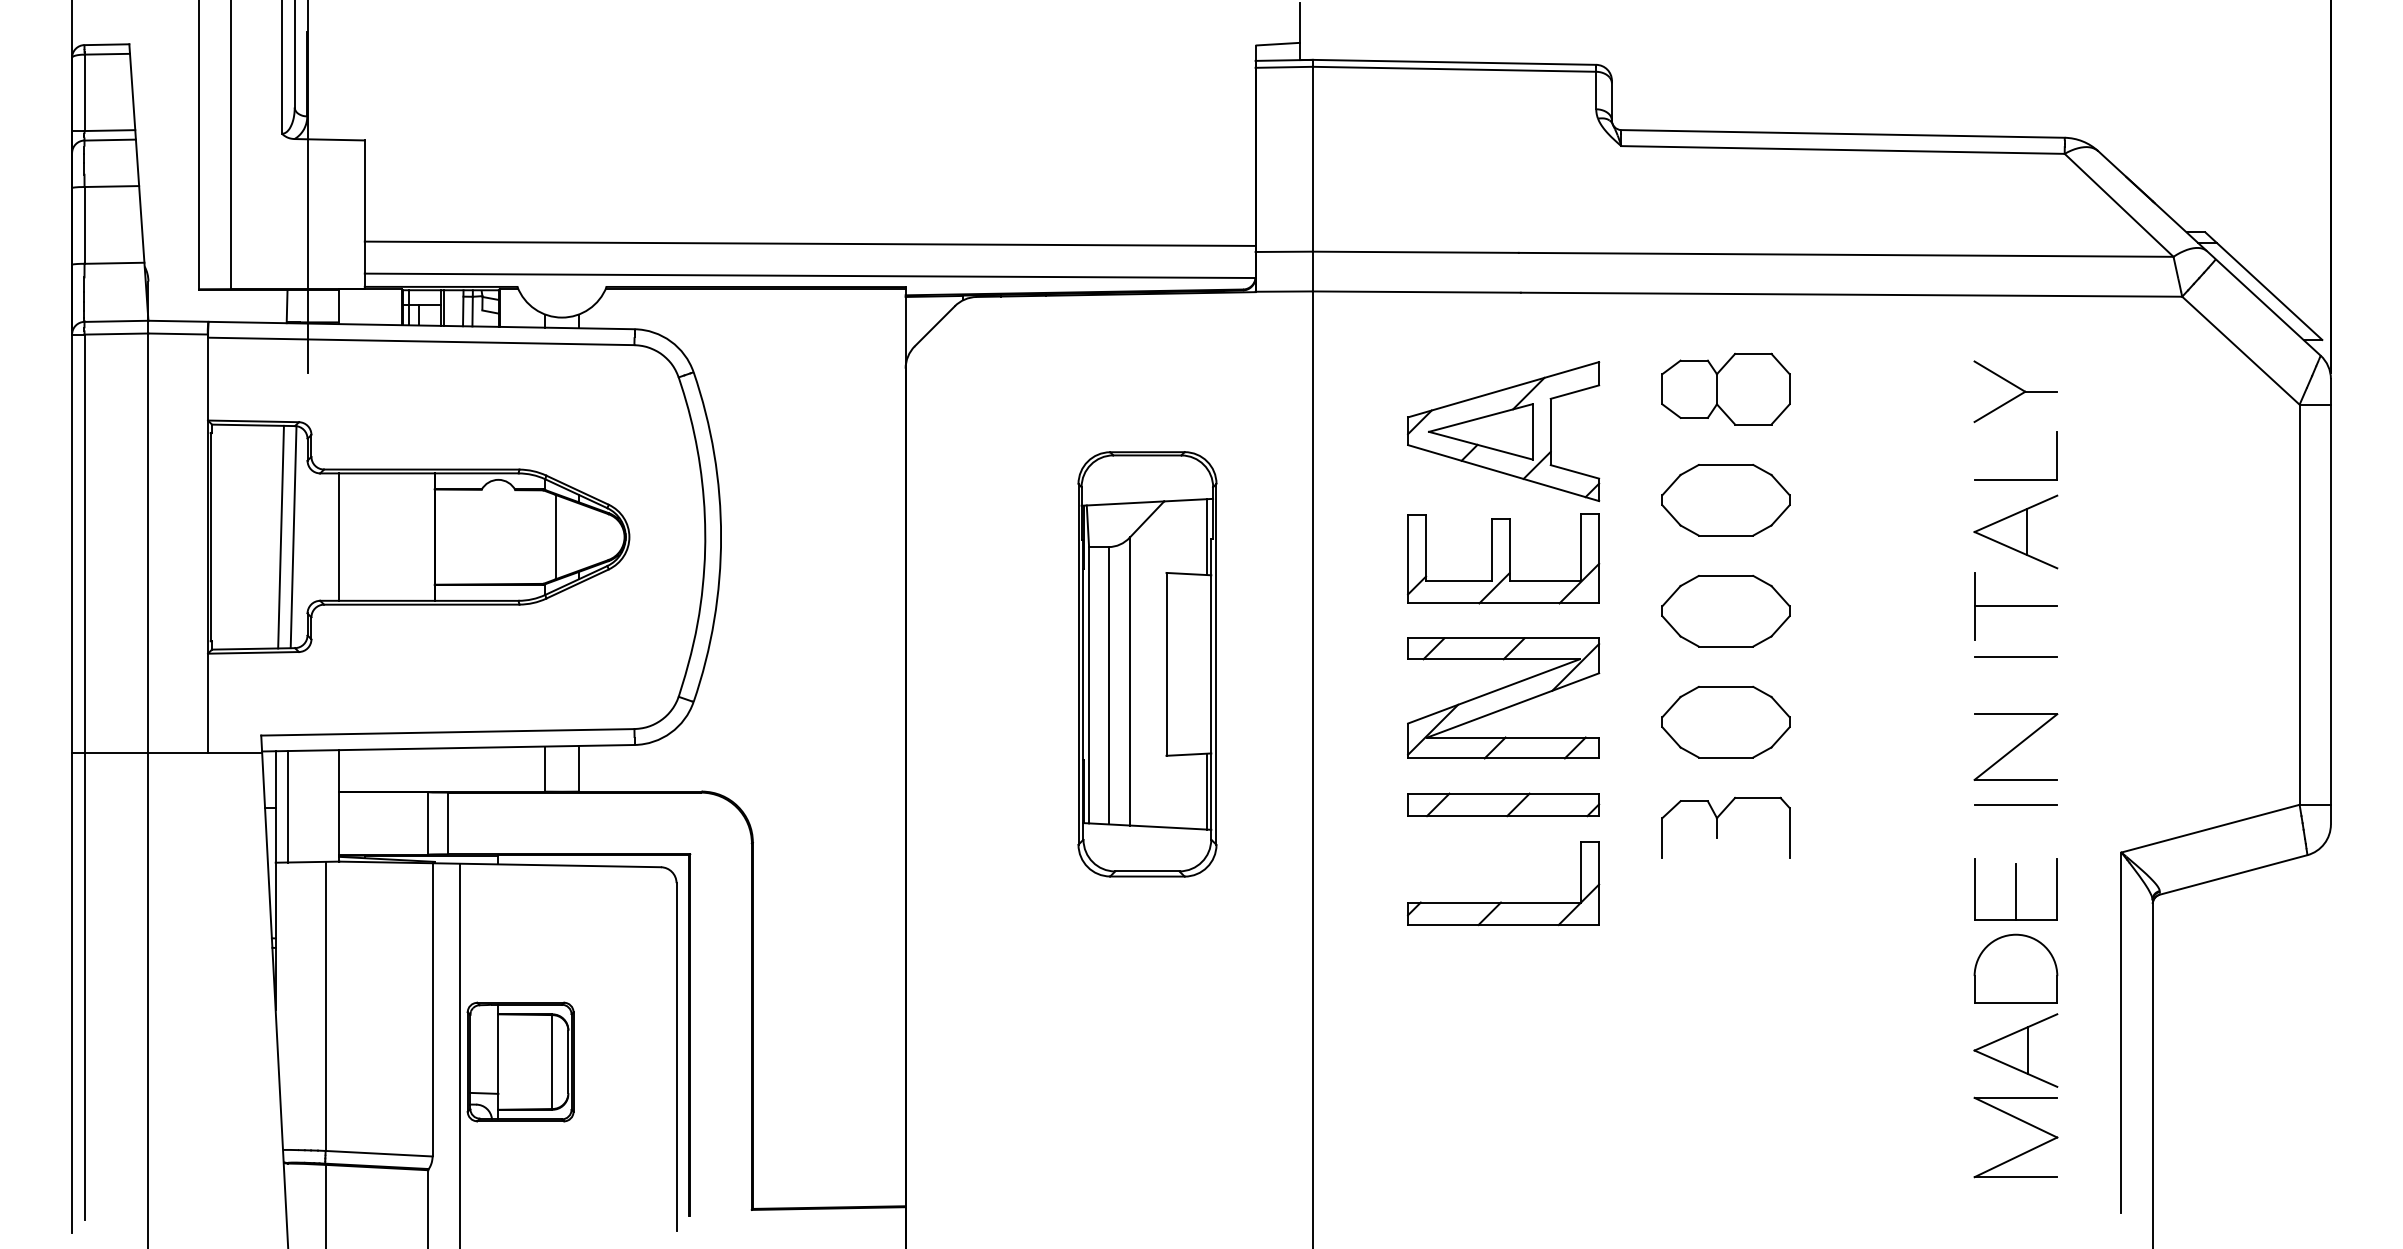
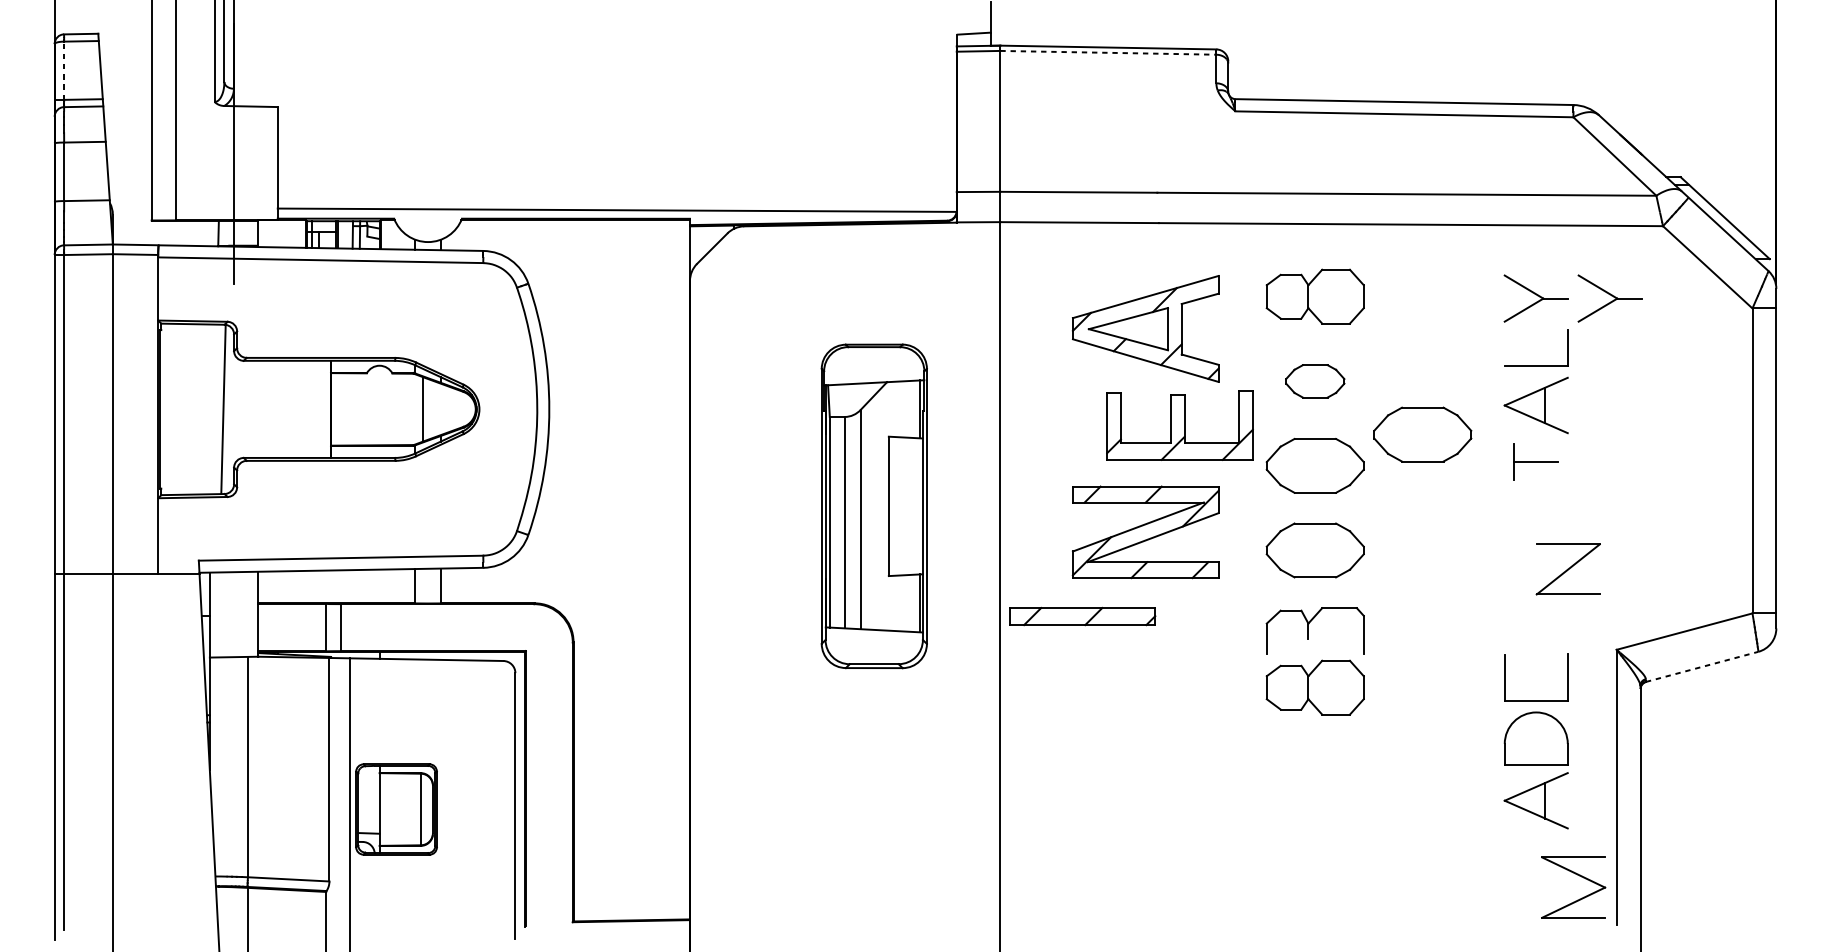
line: (1454, 69) -> (1108, 52), solid -> dashed
line: (84, 92) -> (64, 70), solid -> dashed
line: (809, 243) -> (616, 185), removed
part: (2112, 391) -> (1609, 298), added
part: (1725, 500) -> (1314, 381), size x0.6
line: (280, 536) -> (213, 408), removed
line: (339, 536) -> (258, 408), removed
part: (1503, 558) -> (1179, 425), moved
part: (1866, 569) -> (1422, 434), added
part: (2015, 606) -> (1535, 462), size x0.7
line: (2015, 657) -> (1535, 501), removed
part: (2015, 746) -> (1567, 568), moved
part: (1503, 804) -> (1082, 616), moved
line: (2015, 804) -> (1535, 613), removed
line: (288, 806) -> (219, 614), removed
line: (2234, 874) -> (1702, 666), solid -> dashed
line: (2015, 891) -> (1535, 679), removed
part: (1501, 901) -> (1144, 687), removed
part: (1725, 901) -> (1314, 687), added
part: (2023, 1122) -> (1579, 876), moved

